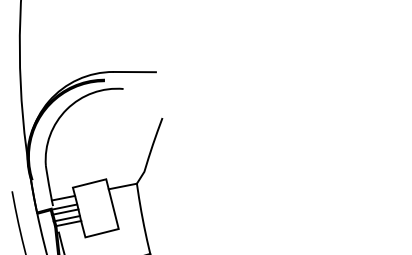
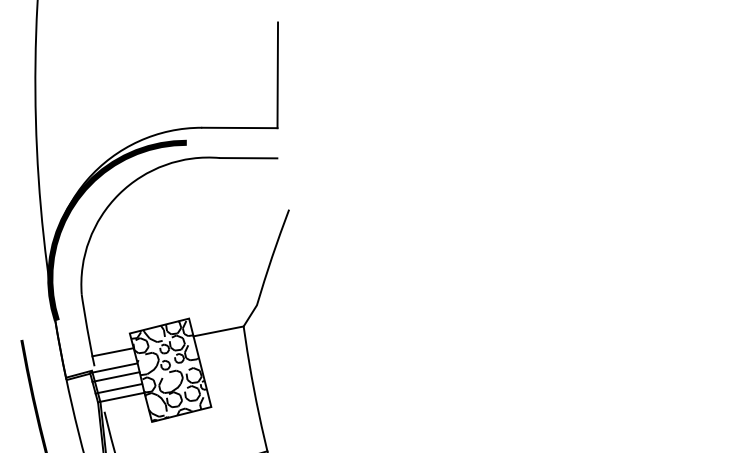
line: (155, 42) -> (276, 75), added
line: (139, 89) -> (248, 158), added
hatch: (94, 208) -> (168, 370), added

